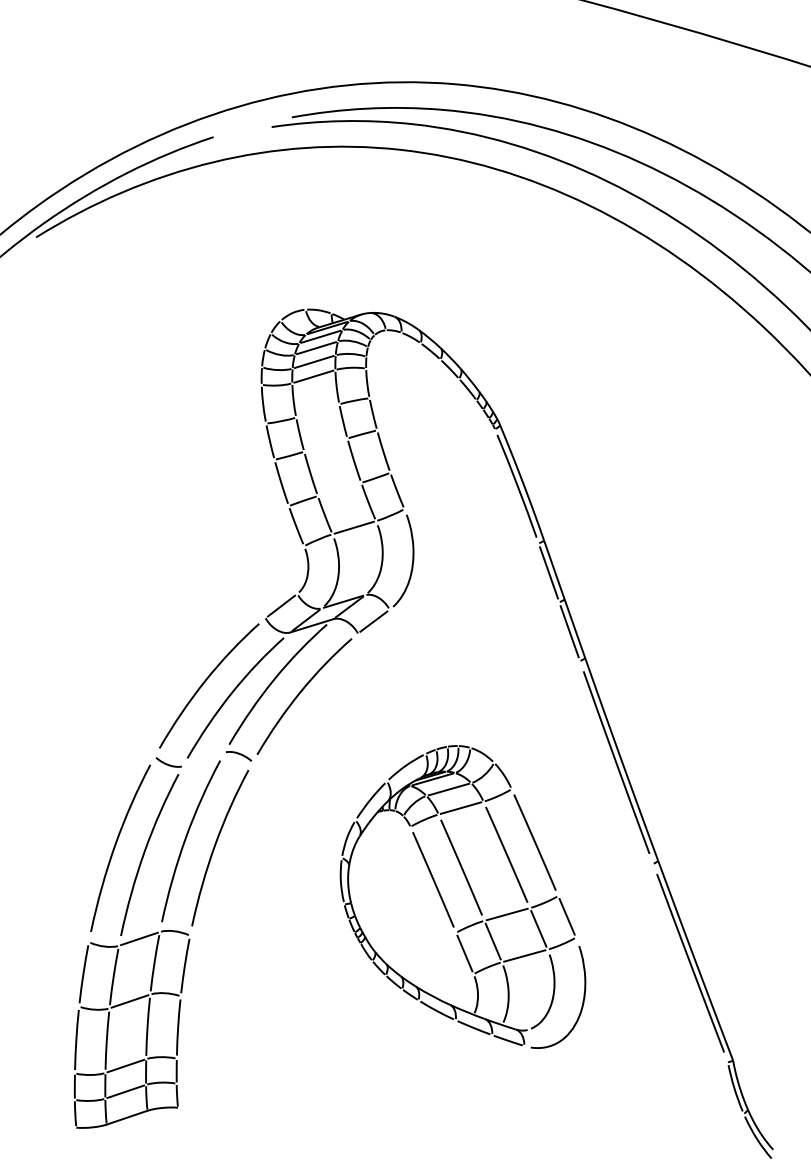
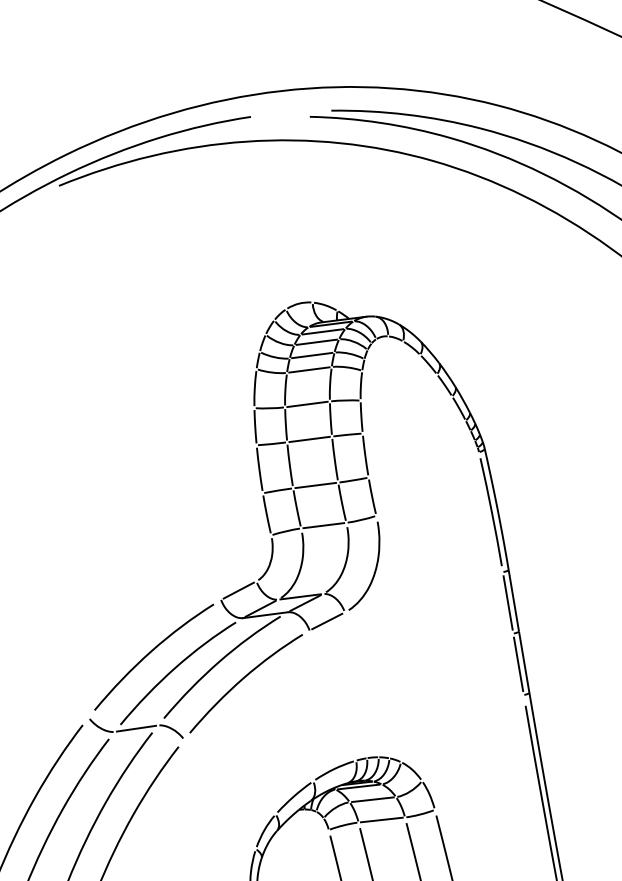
line: (317, 410) -> (307, 403), added
line: (325, 445) -> (309, 439), added
line: (339, 489) -> (315, 485), added
line: (203, 759) -> (136, 728), added

